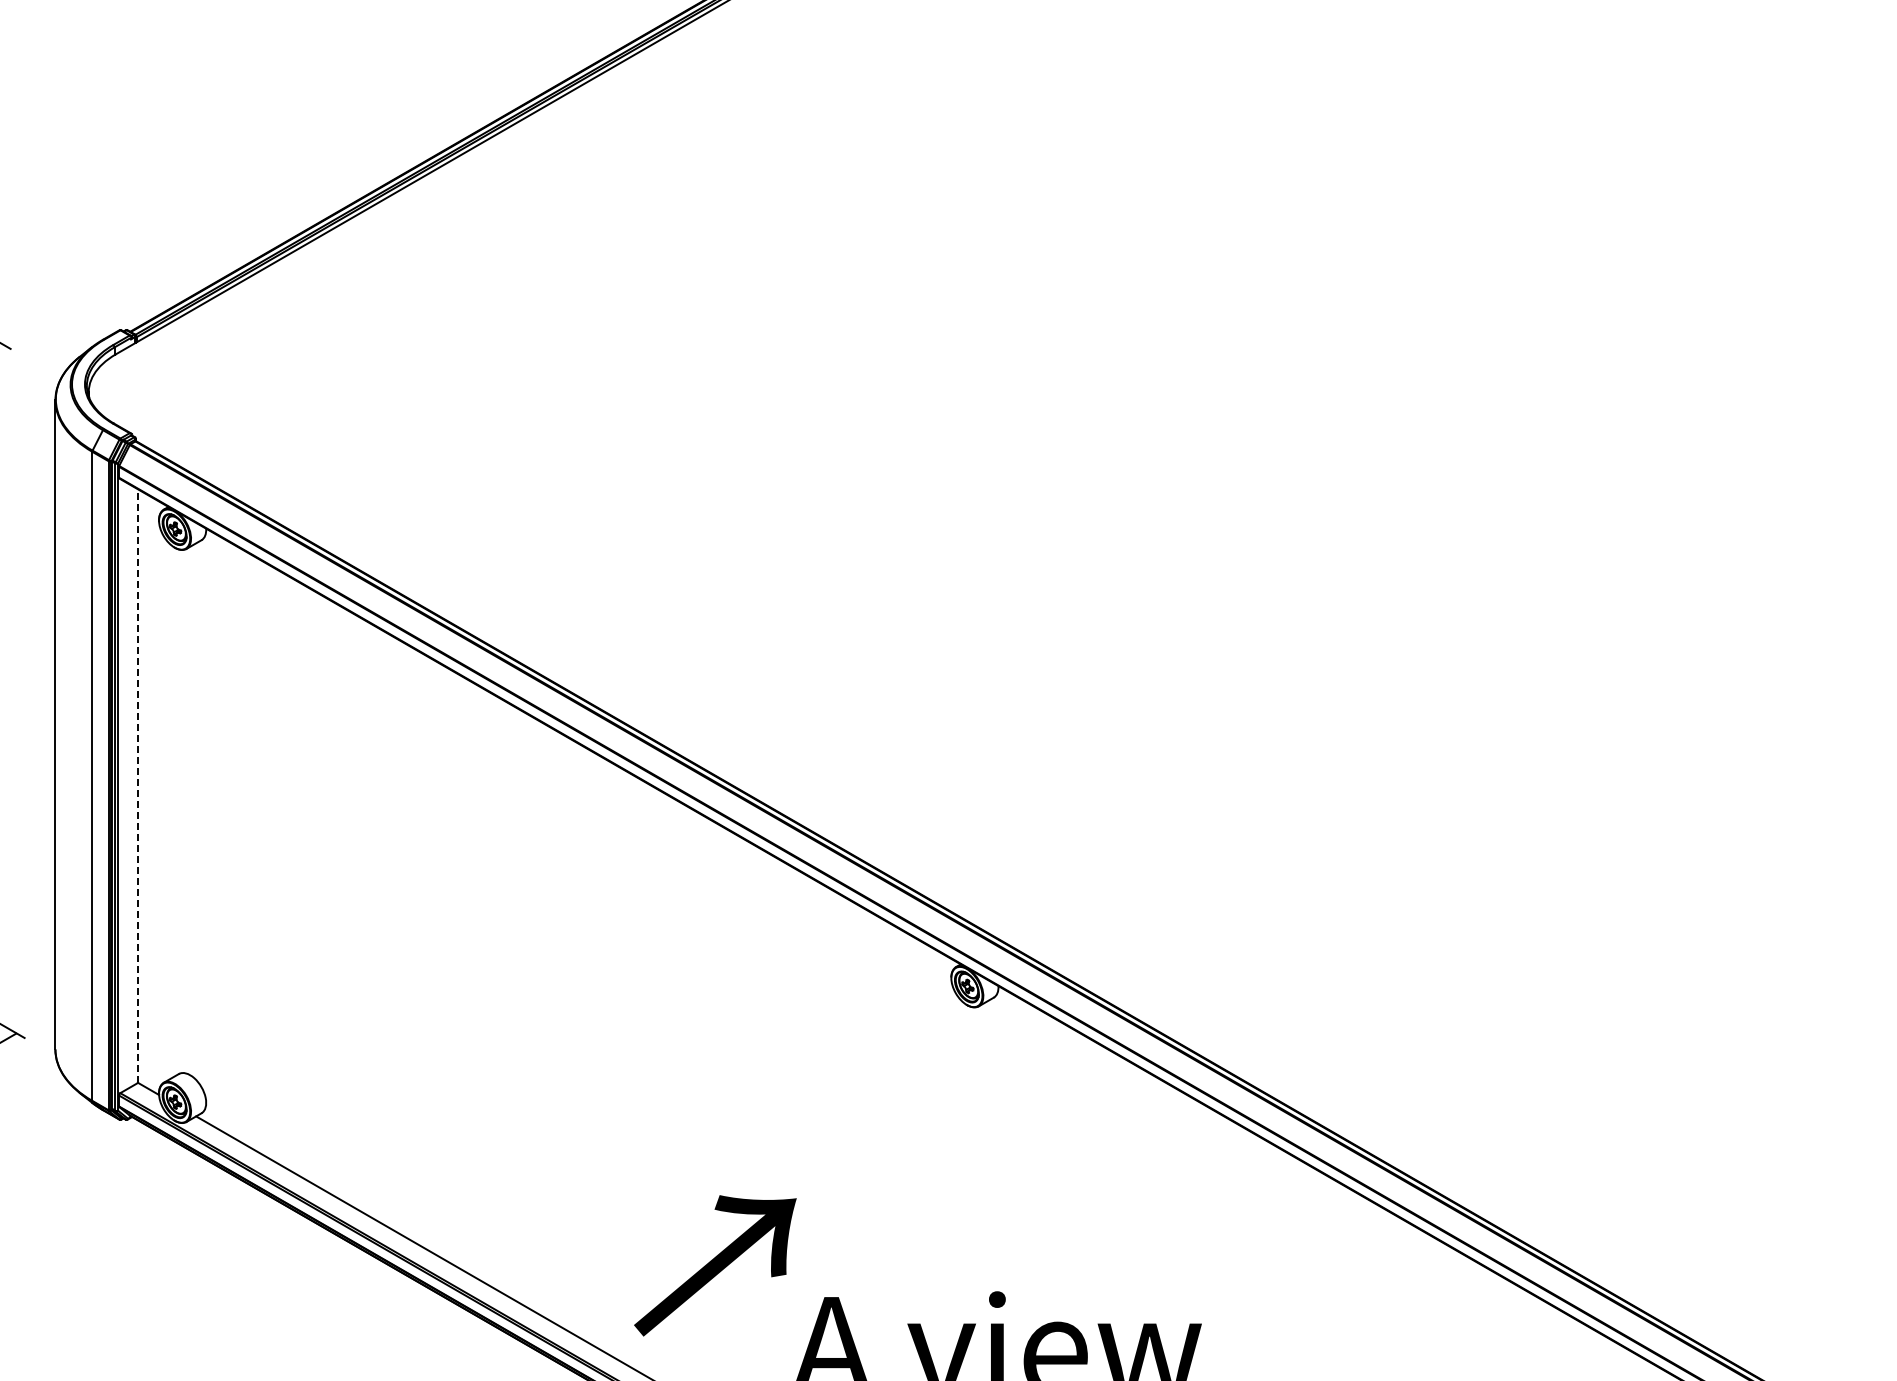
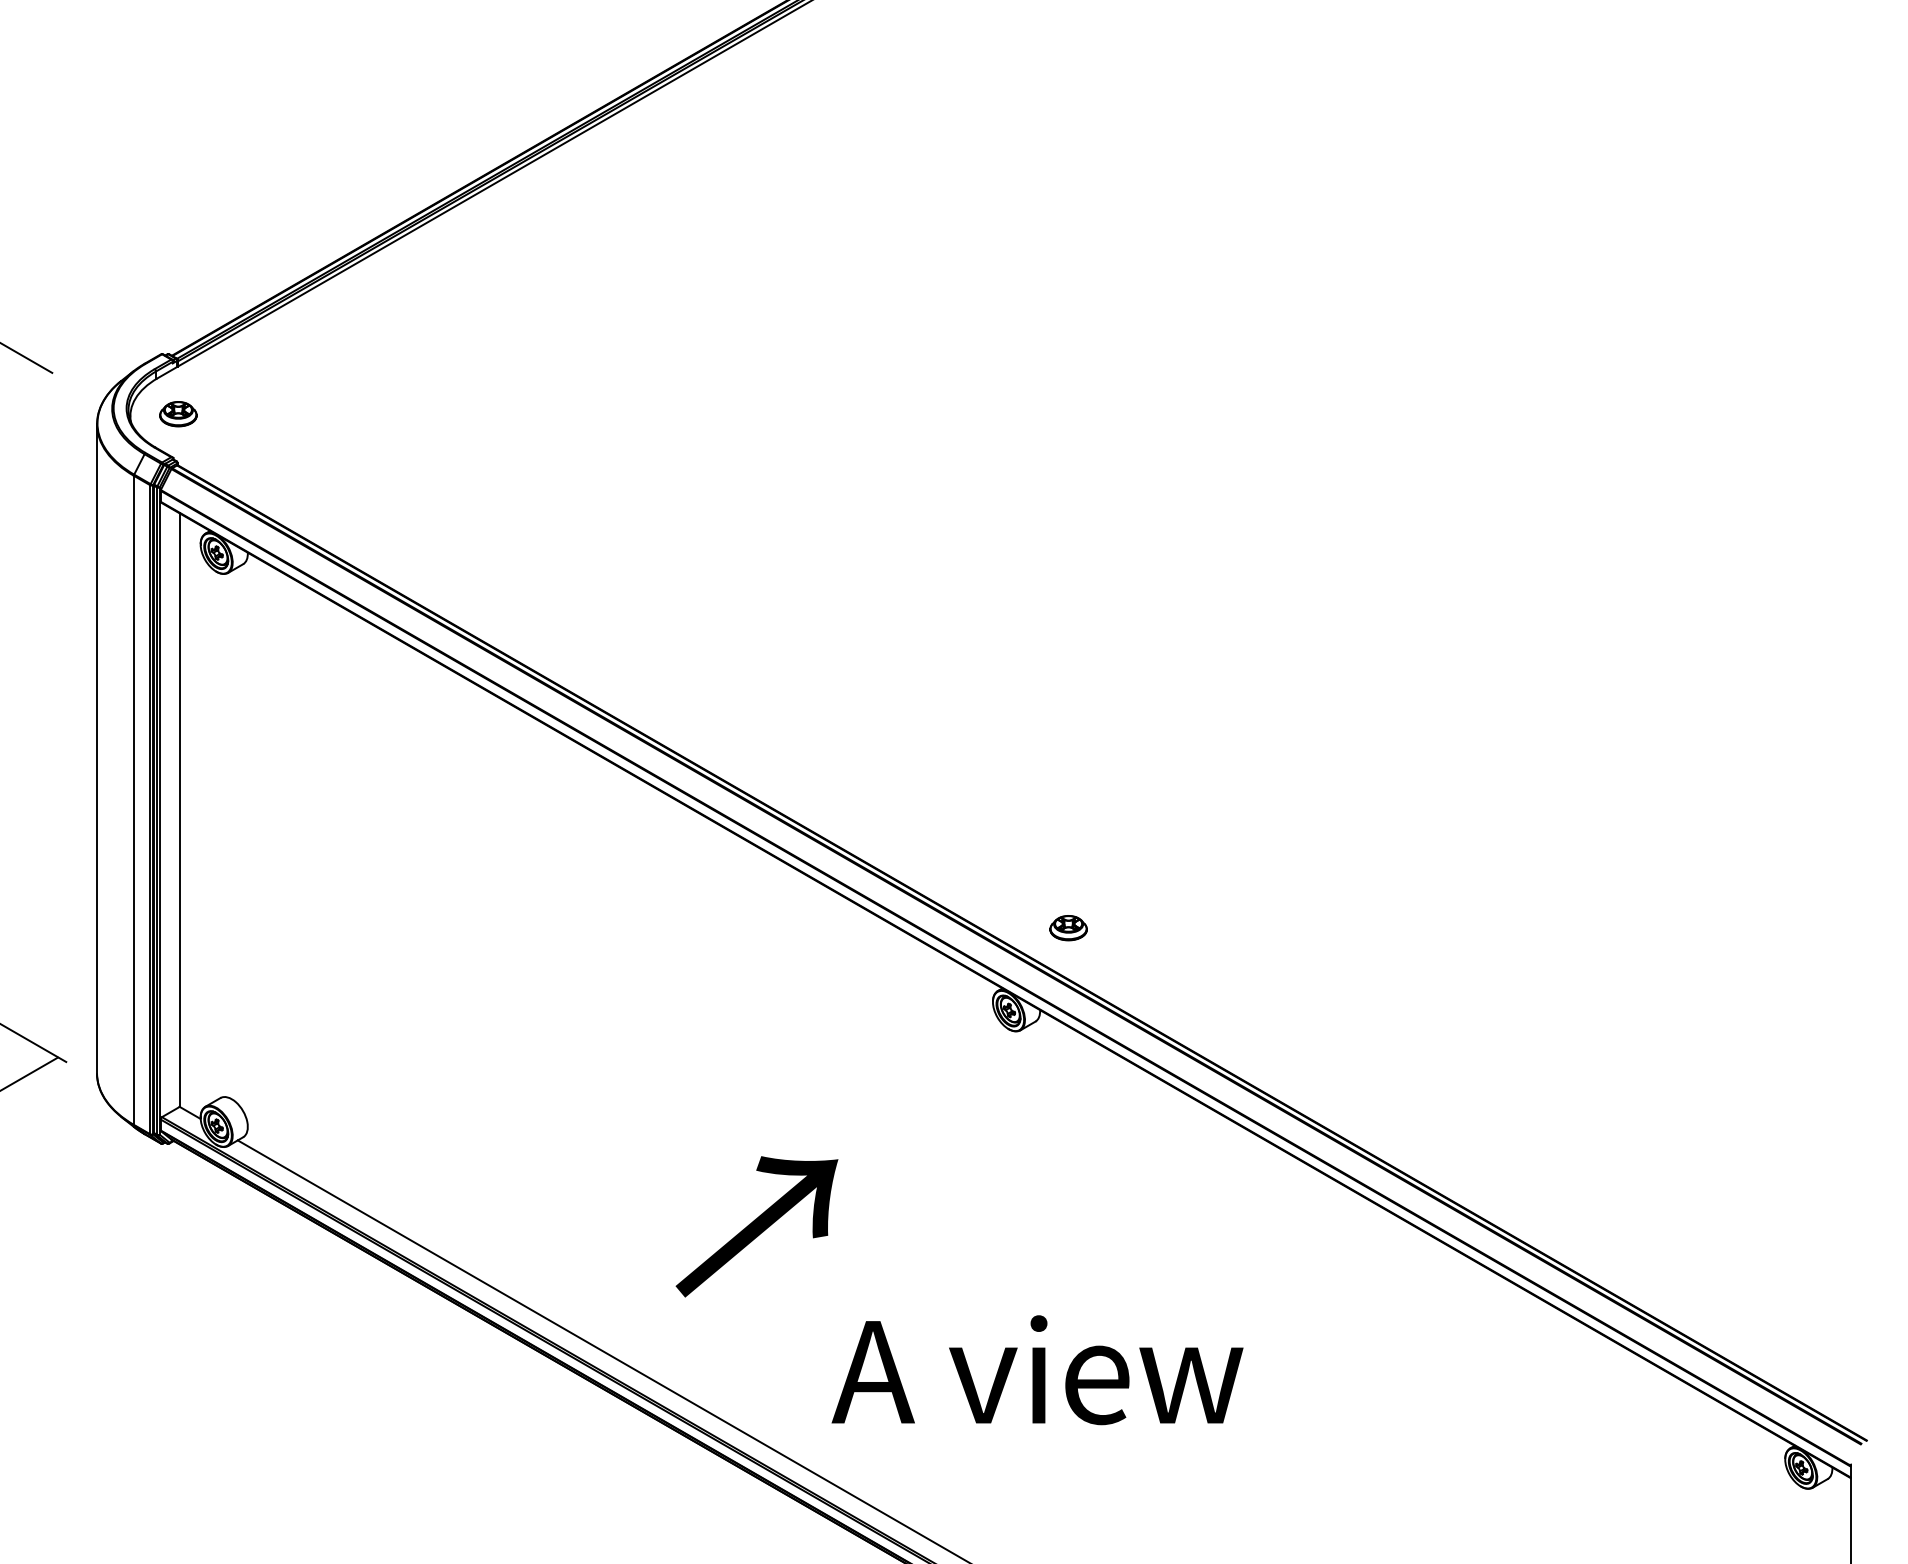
part: (136, 390) -> (178, 414), added
line: (137, 786) -> (179, 810), dashed -> solid
part: (1026, 904) -> (1068, 928), added
text: (714, 1265) -> (756, 1226), moved

